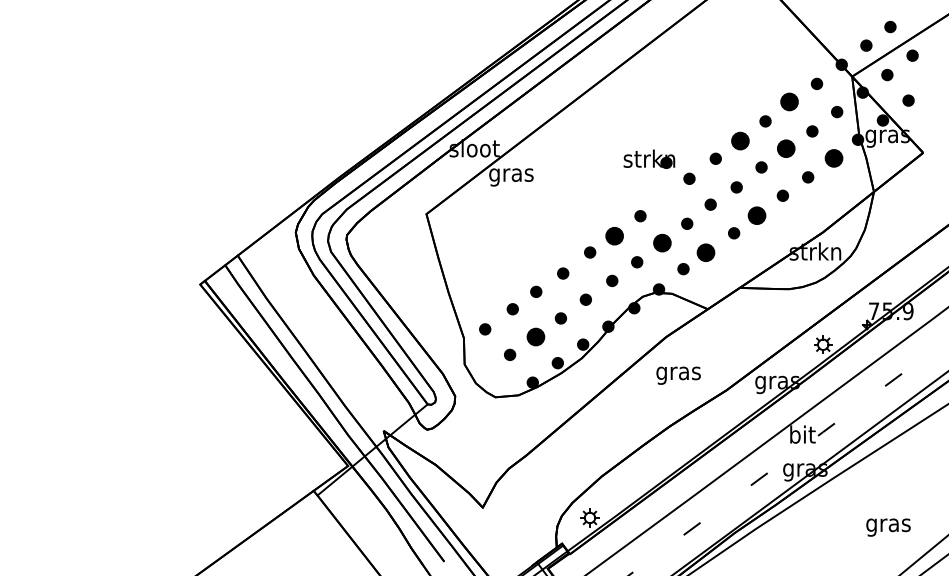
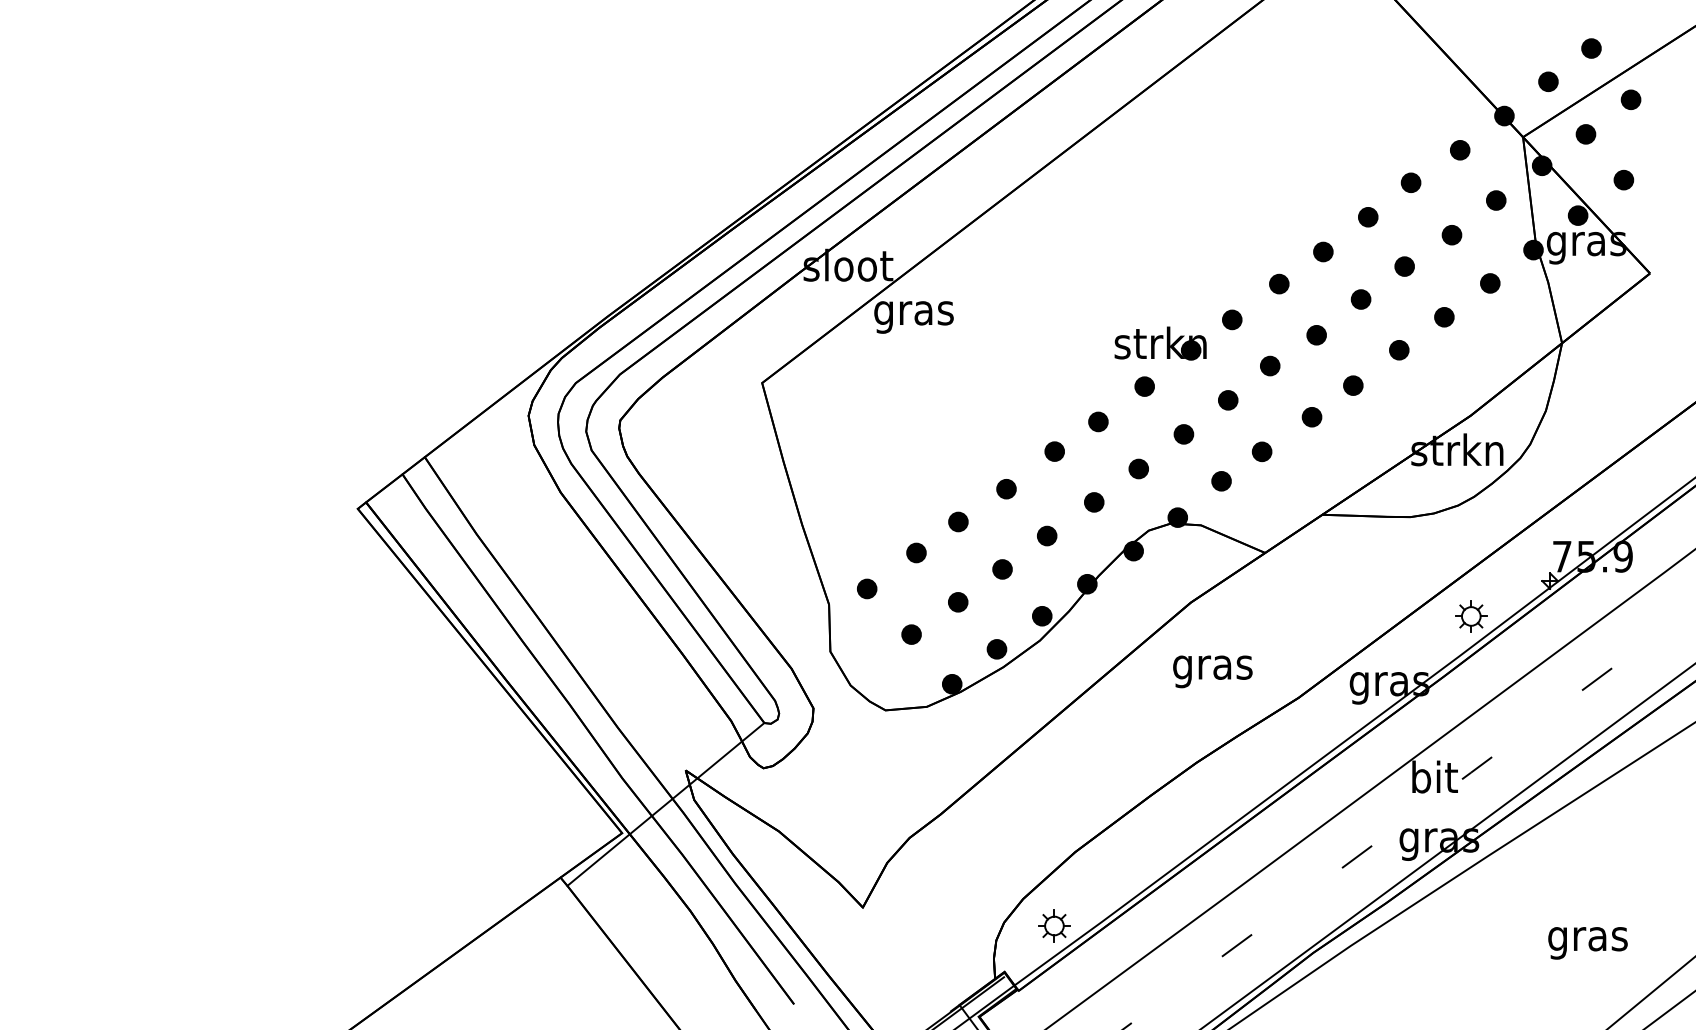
part: (789, 102) -> (1411, 183), size x0.62
part: (740, 140) -> (1323, 251), size x0.62
part: (785, 149) -> (1403, 267), size x0.62
part: (649, 158) -> (1160, 342), moved
part: (833, 158) -> (1489, 283), size x0.62
part: (757, 215) -> (1353, 385), size x0.62
part: (614, 235) -> (1098, 421), size x0.62
part: (662, 242) -> (1184, 433), size x0.62
part: (706, 252) -> (1262, 451), size x0.62
part: (536, 336) -> (958, 601), size x0.62

